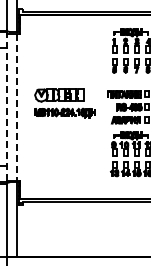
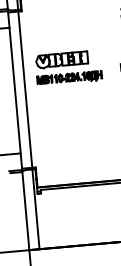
part: (64, 103) -> (68, 68), moved
line: (6, 107) -> (14, 91), dashed -> solid
line: (16, 107) -> (25, 90), dashed -> solid

